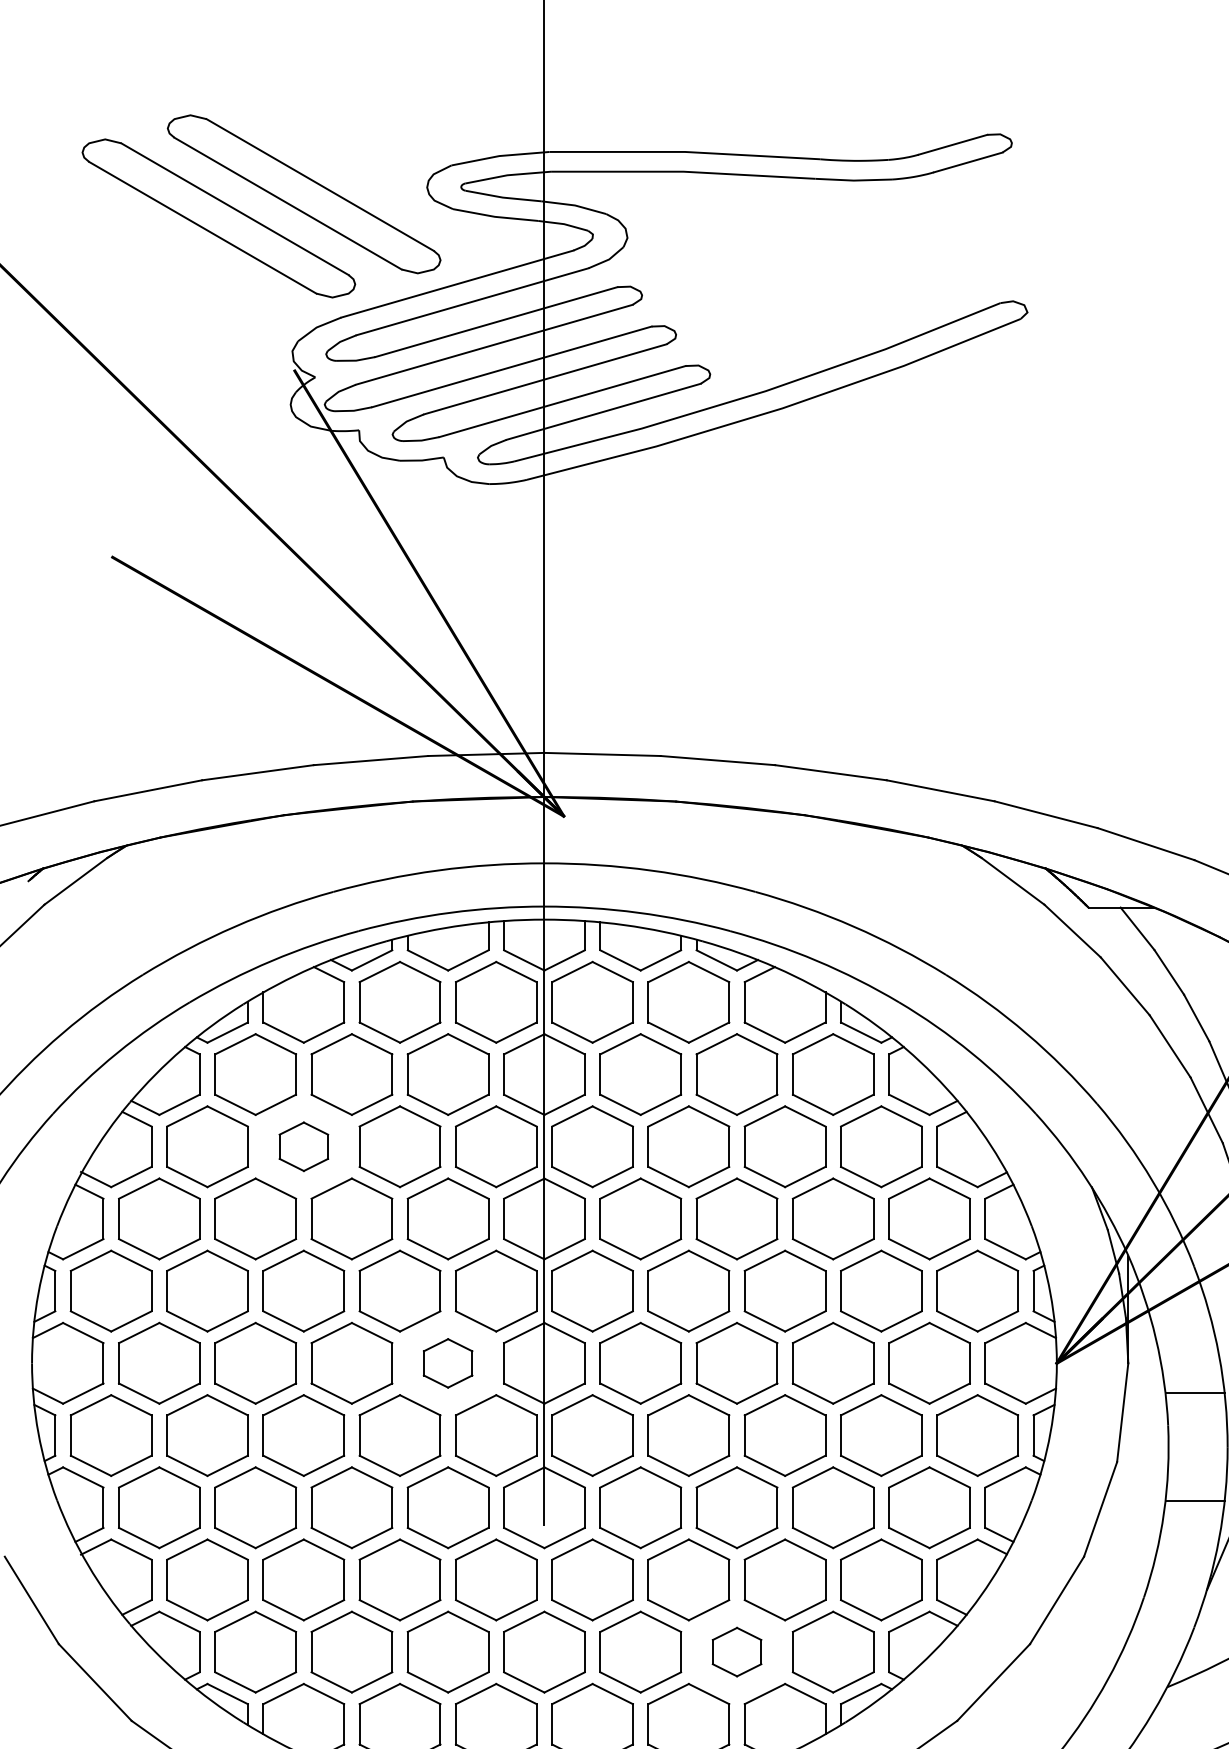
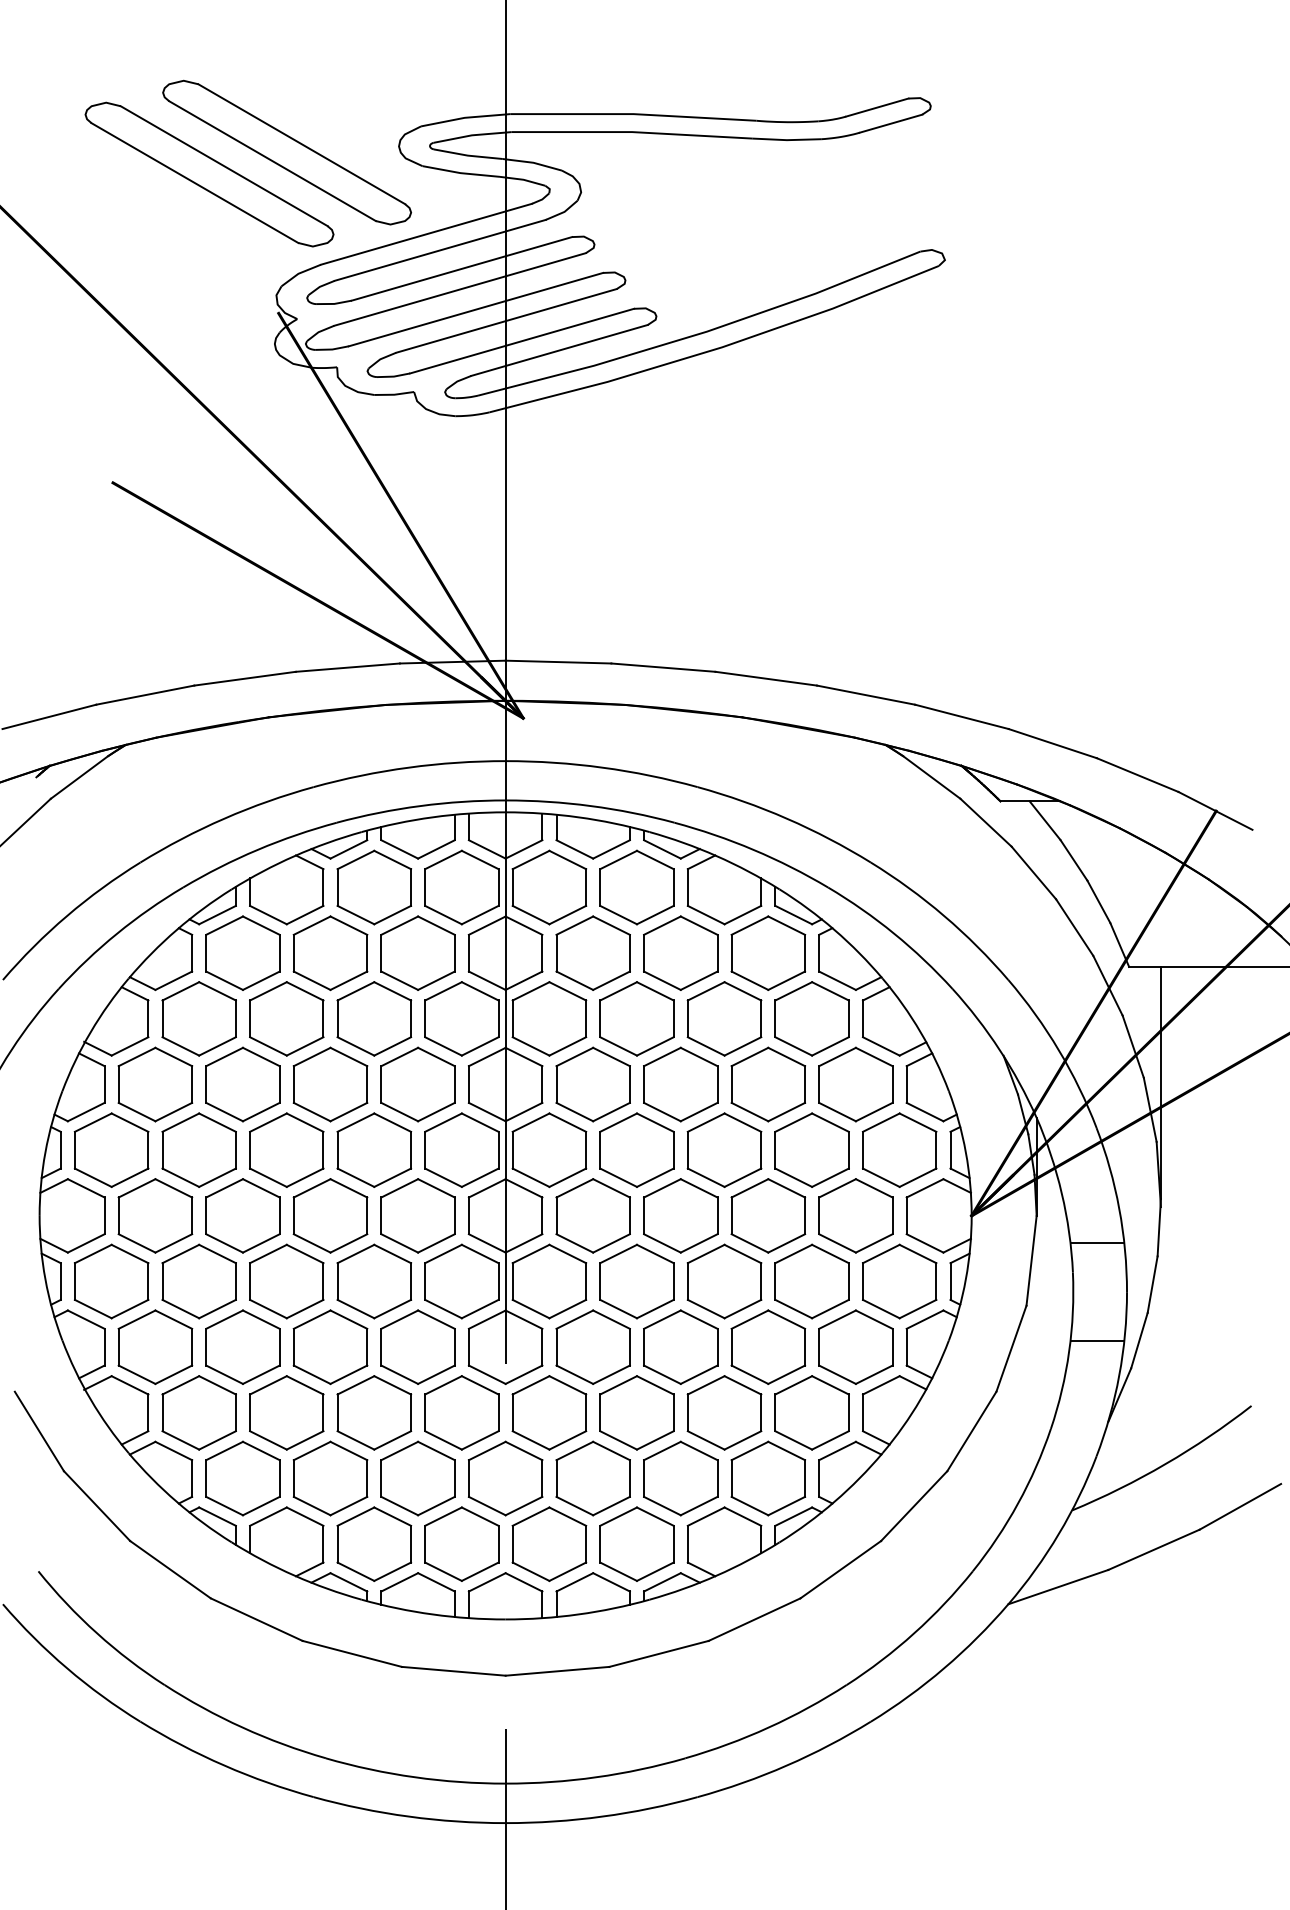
part: (303, 1146) -> (286, 1018), size x1.67
part: (447, 1362) -> (417, 1215), size x1.67
part: (736, 1652) -> (680, 1478), size x1.67

